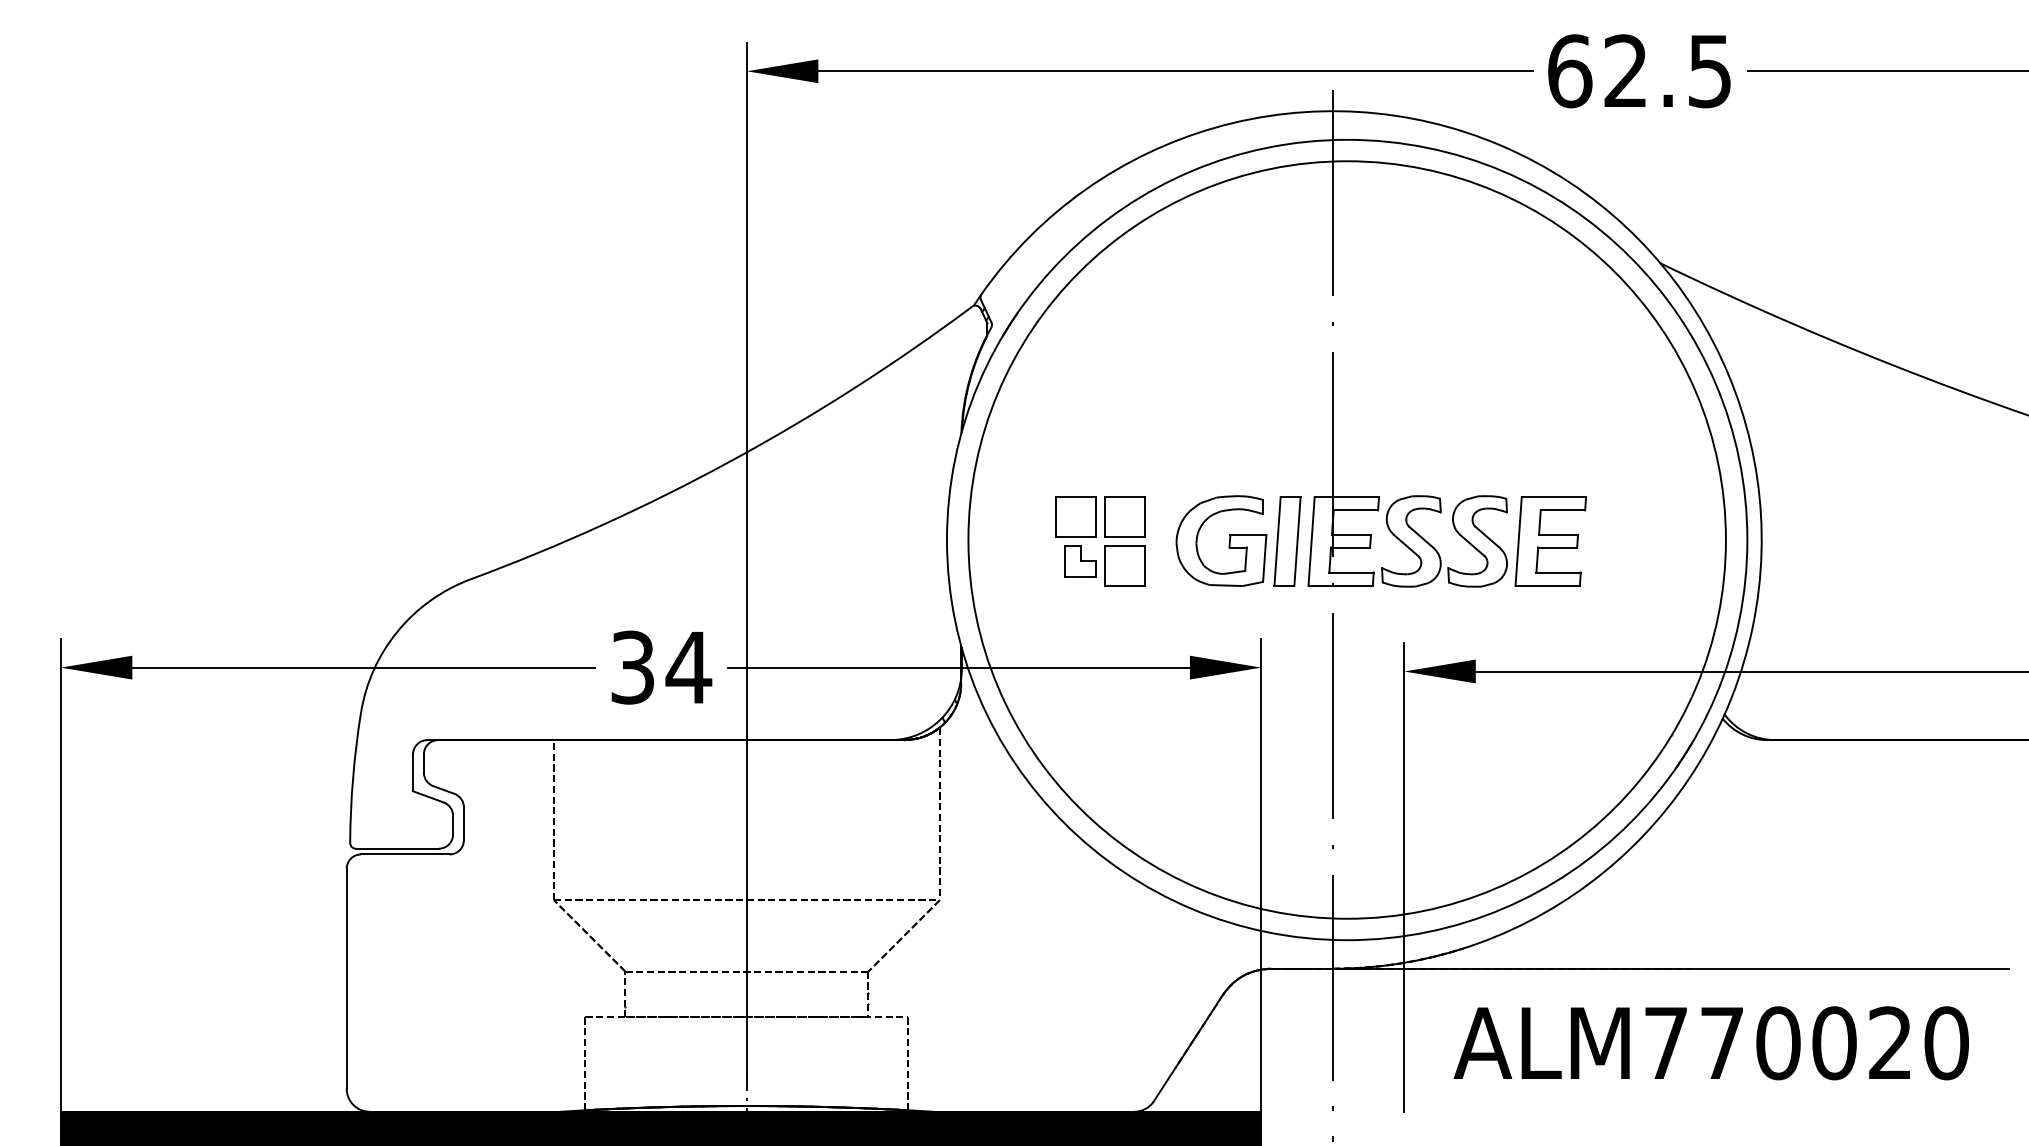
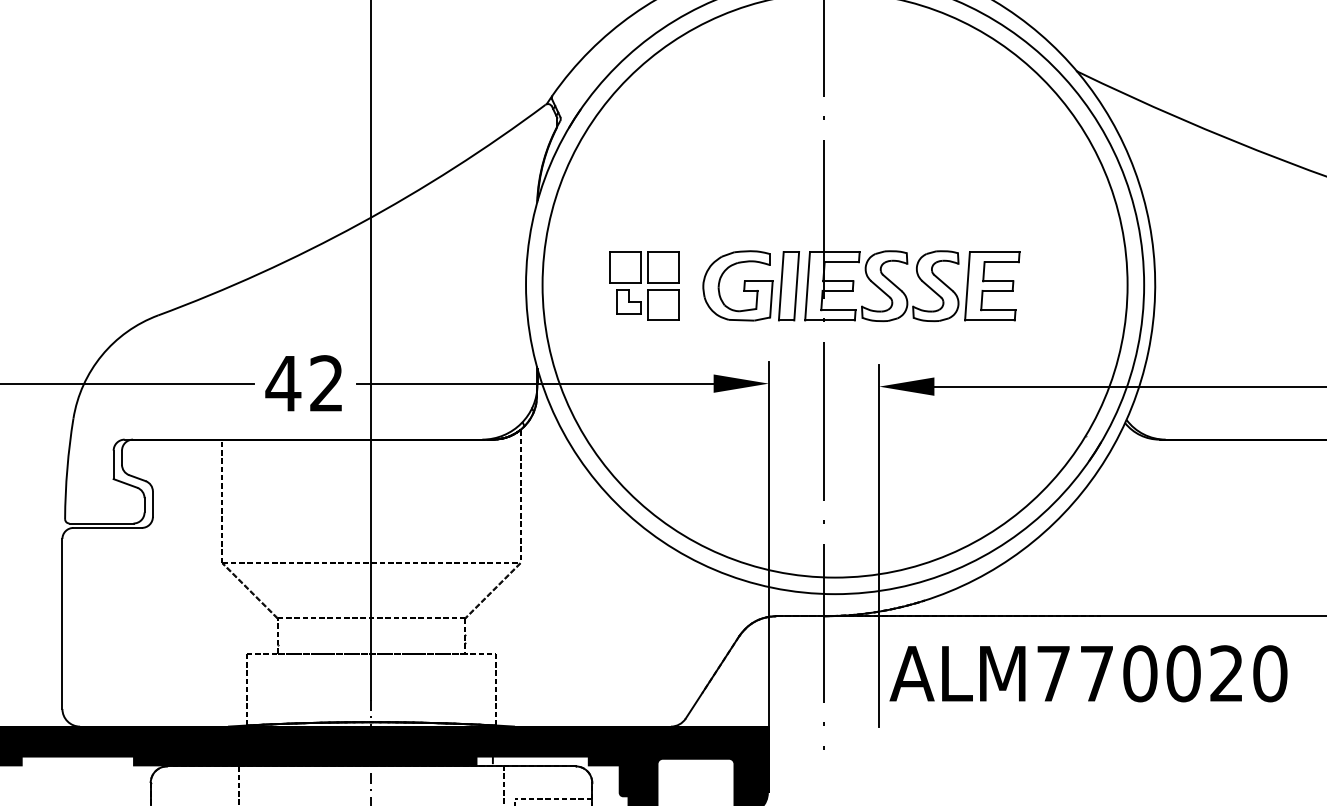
text: (660, 667) -> (304, 383), 34 -> 42
text: (1710, 1043) -> (1087, 673), moved

